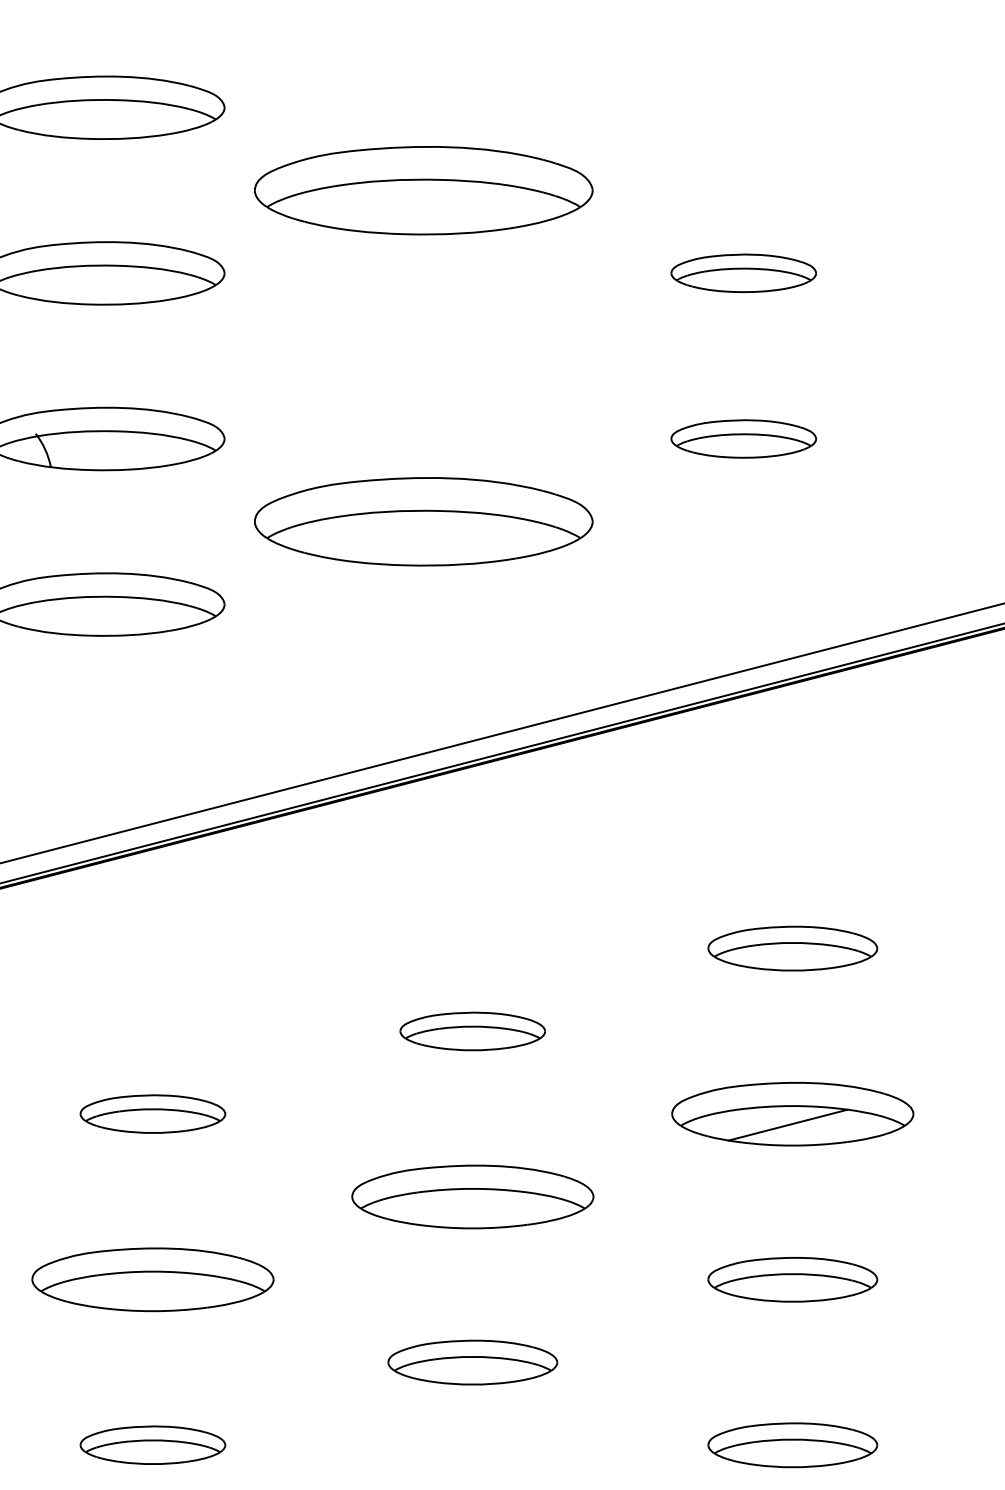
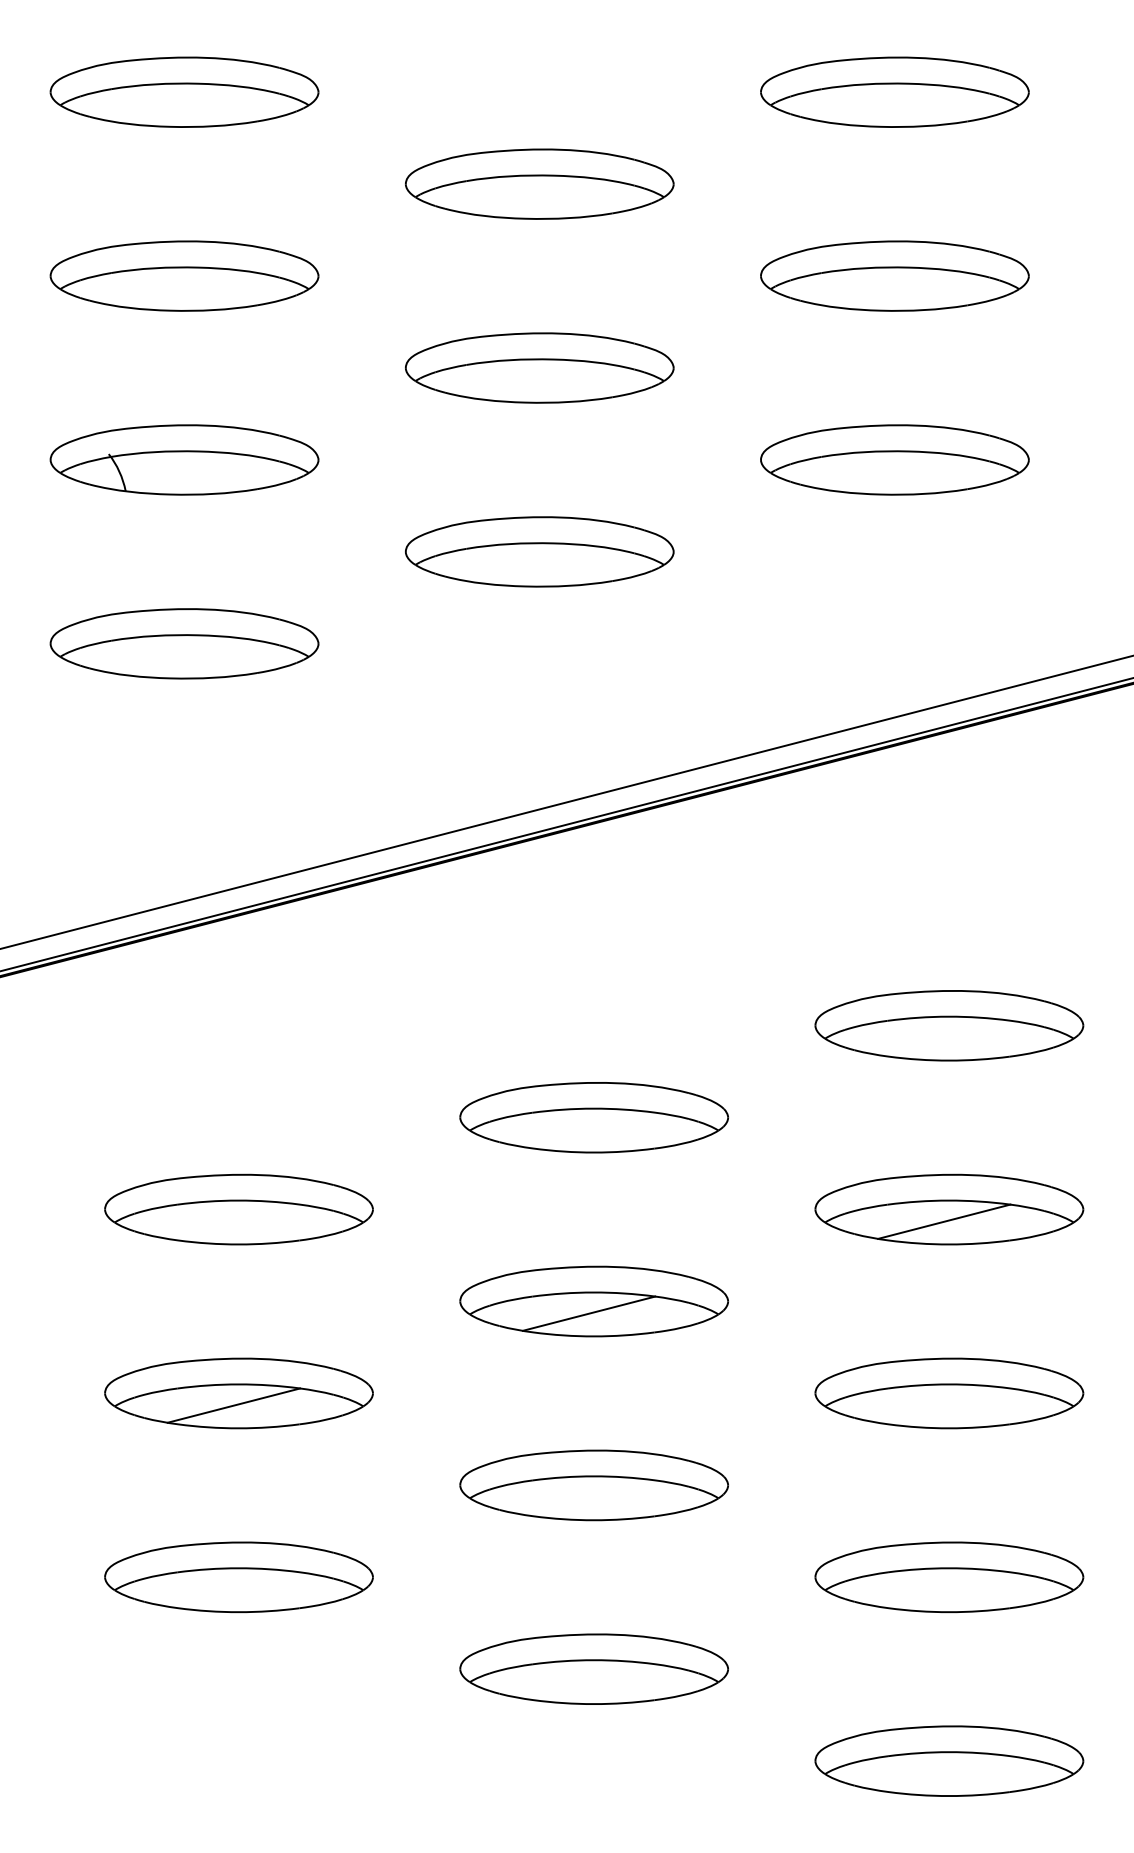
part: (743, 107) -> (894, 91), added
part: (423, 189) -> (539, 183), size x0.71
part: (743, 272) -> (894, 275), size x1.67
part: (423, 355) -> (539, 367), added
part: (743, 438) -> (894, 459), size x1.67
part: (423, 521) -> (539, 551), size x0.71
part: (792, 948) -> (949, 1025), size x1.43
part: (472, 1031) -> (593, 1117), size x1.67
part: (152, 1114) -> (238, 1209), size x1.67
line: (467, 1207) -> (588, 1313), added
part: (792, 1279) -> (949, 1393), size x1.43
line: (148, 1290) -> (233, 1405), added
part: (472, 1362) -> (593, 1485), size x1.43
part: (152, 1444) -> (238, 1576), size x1.67
part: (792, 1444) -> (949, 1576), size x1.43

